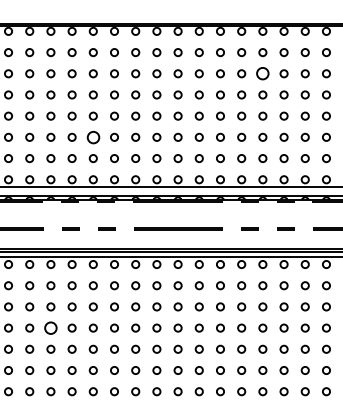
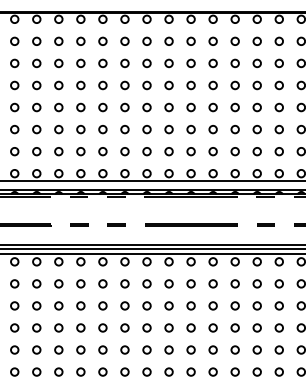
circle: (262, 73) -> (278, 63), size x0.62
circle: (92, 136) -> (102, 128), size x0.62
circle: (50, 327) -> (58, 327), size x0.62

